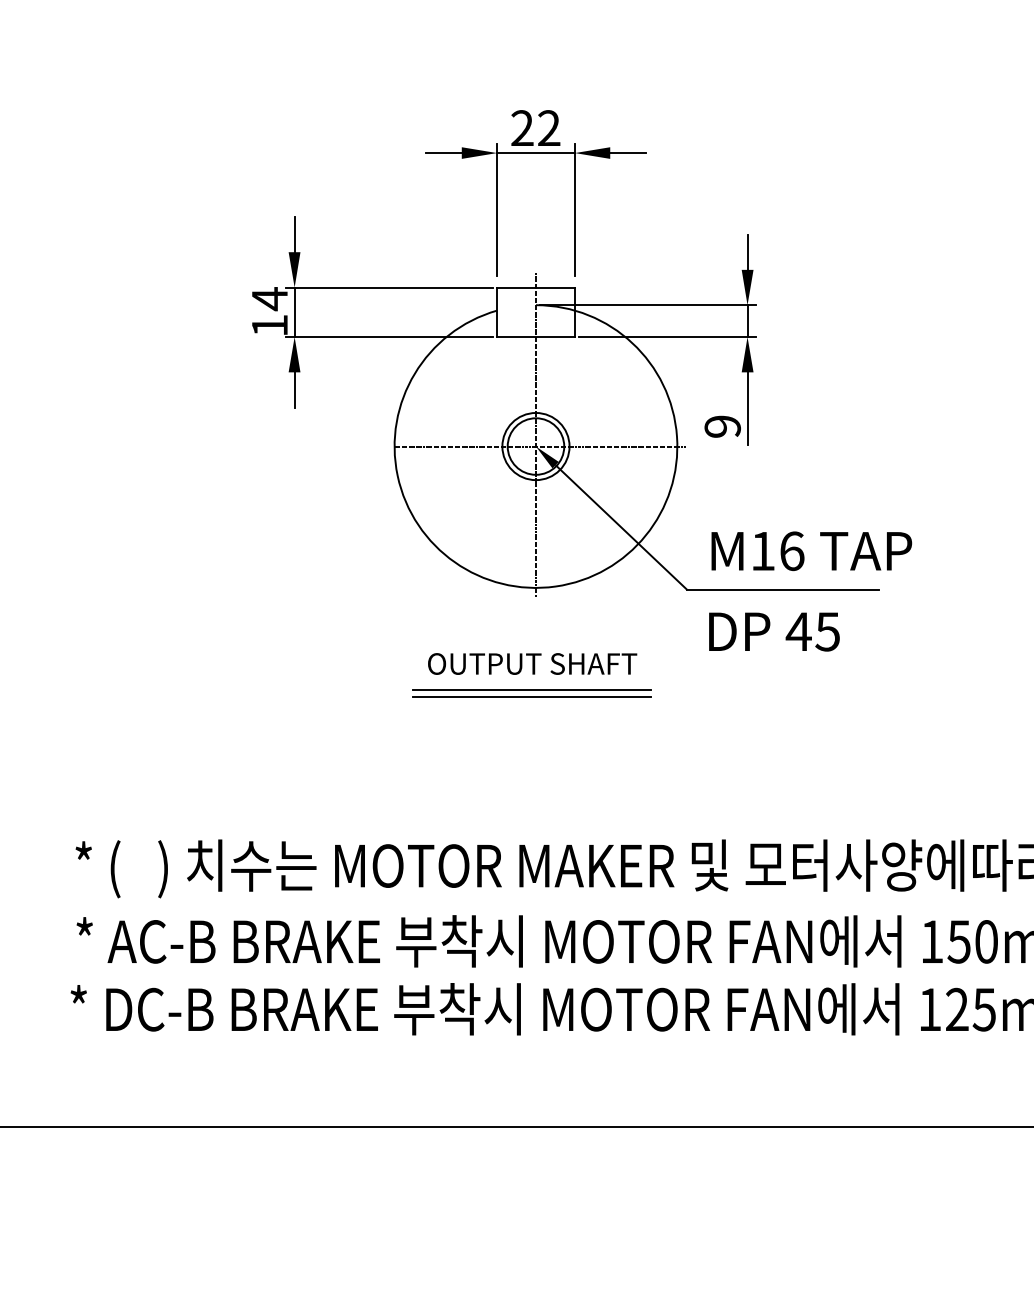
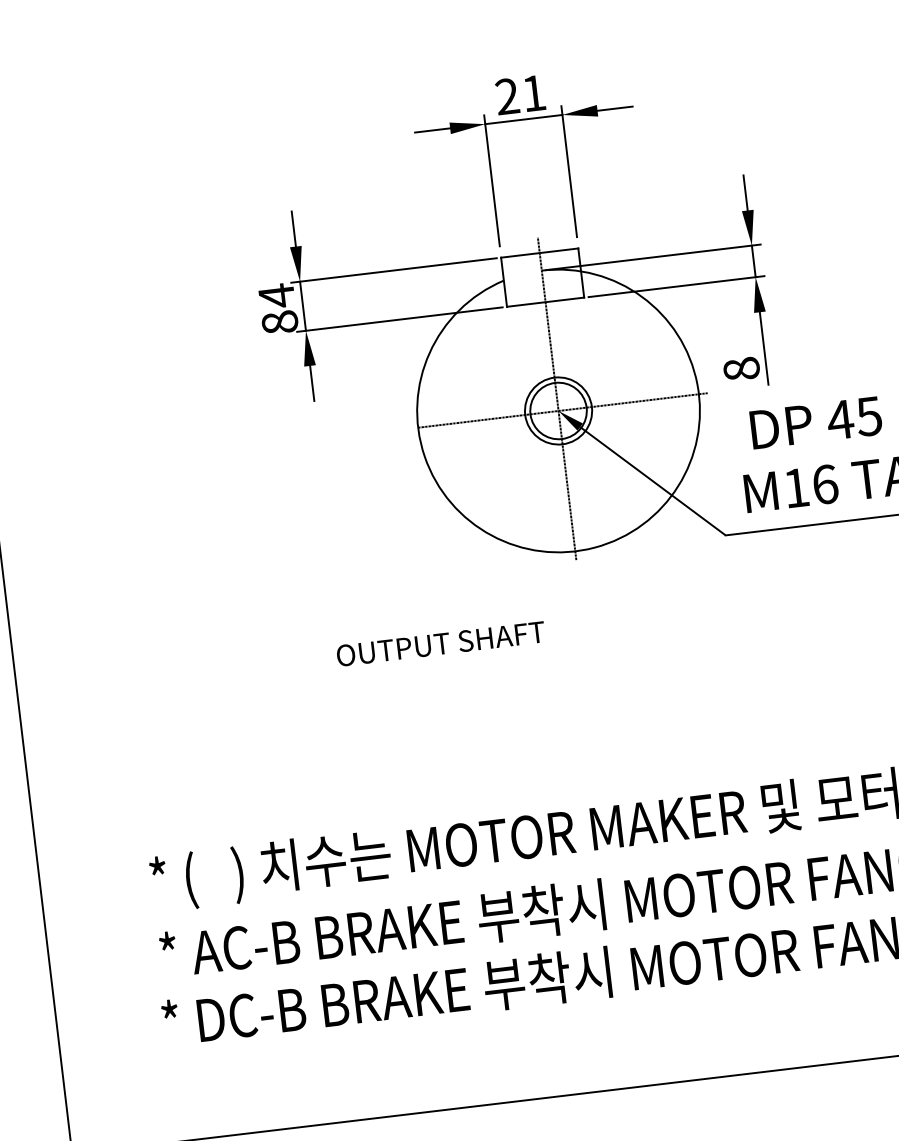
text: (549, 127) -> (534, 92), 22 -> 21
text: (269, 325) -> (279, 322), 14 -> 84
text: (722, 426) -> (741, 369), 9 -> 8
text: (774, 631) -> (816, 422), moved
text: (532, 663) -> (440, 643), moved
line: (531, 689) -> (582, 652), removed
line: (531, 696) -> (583, 659), removed

